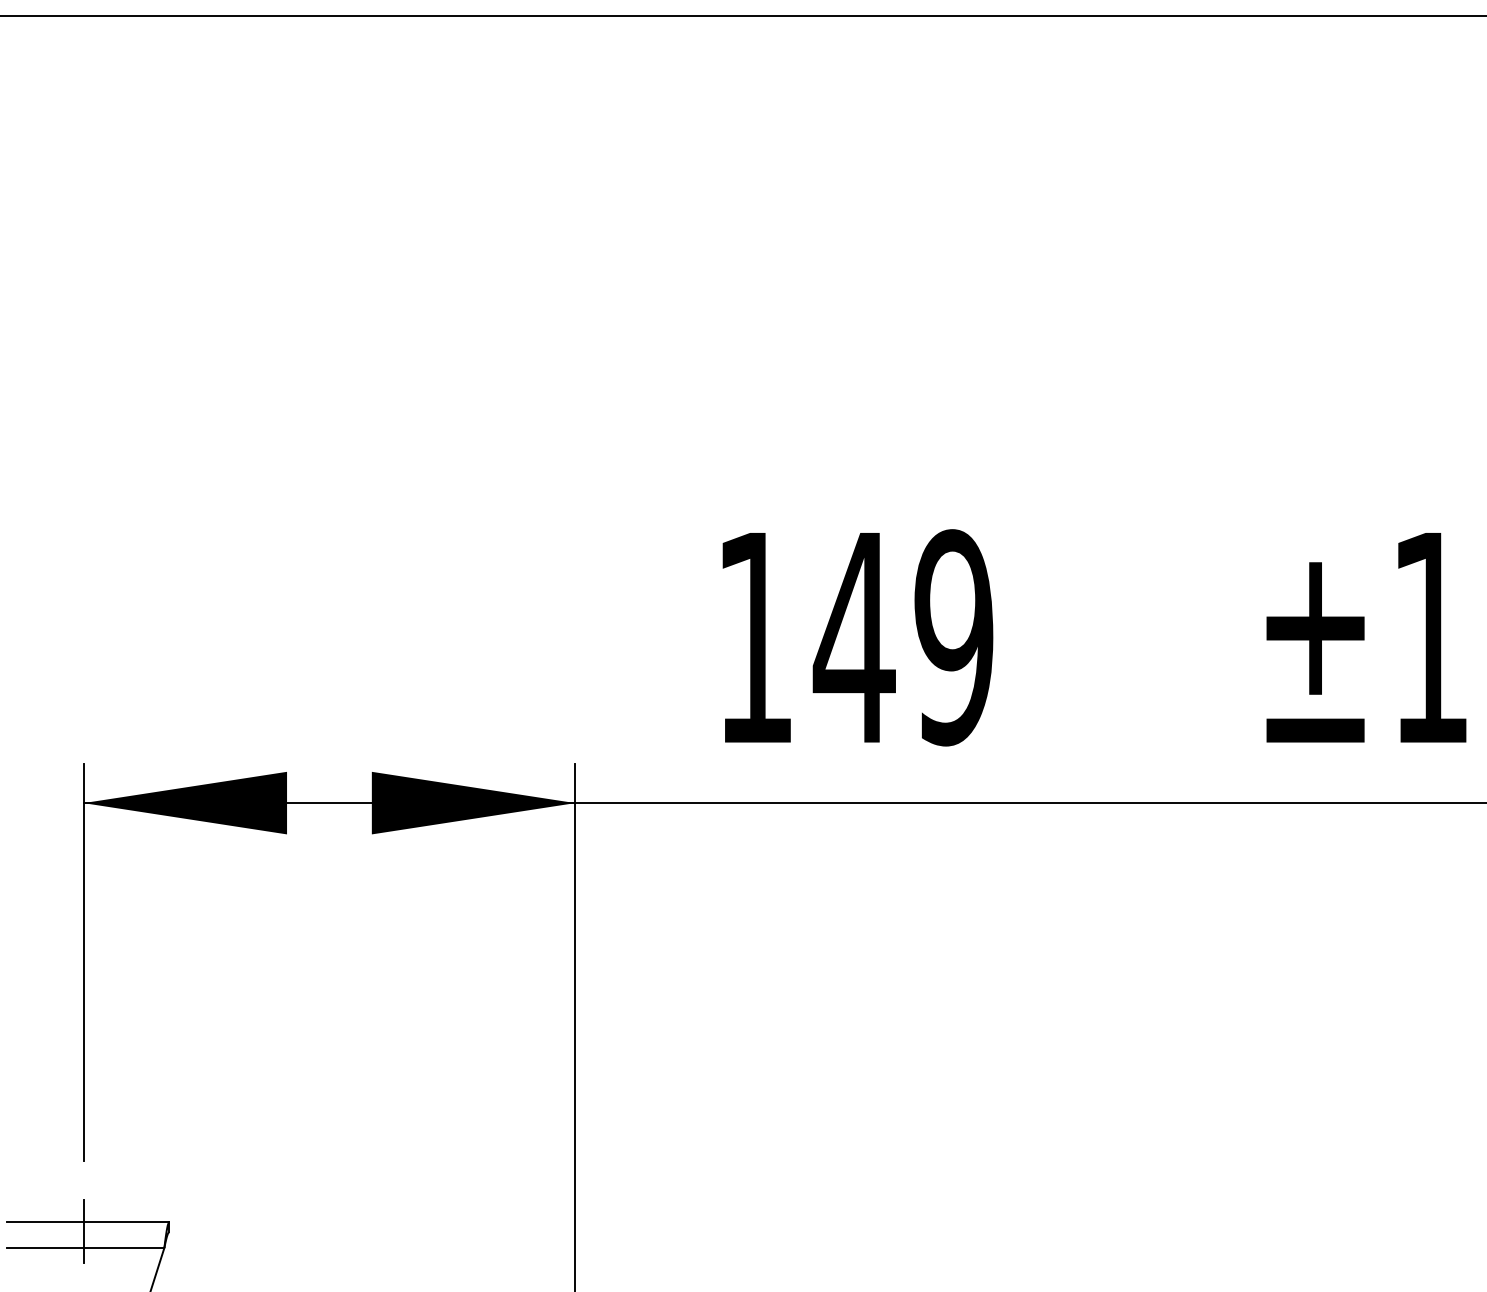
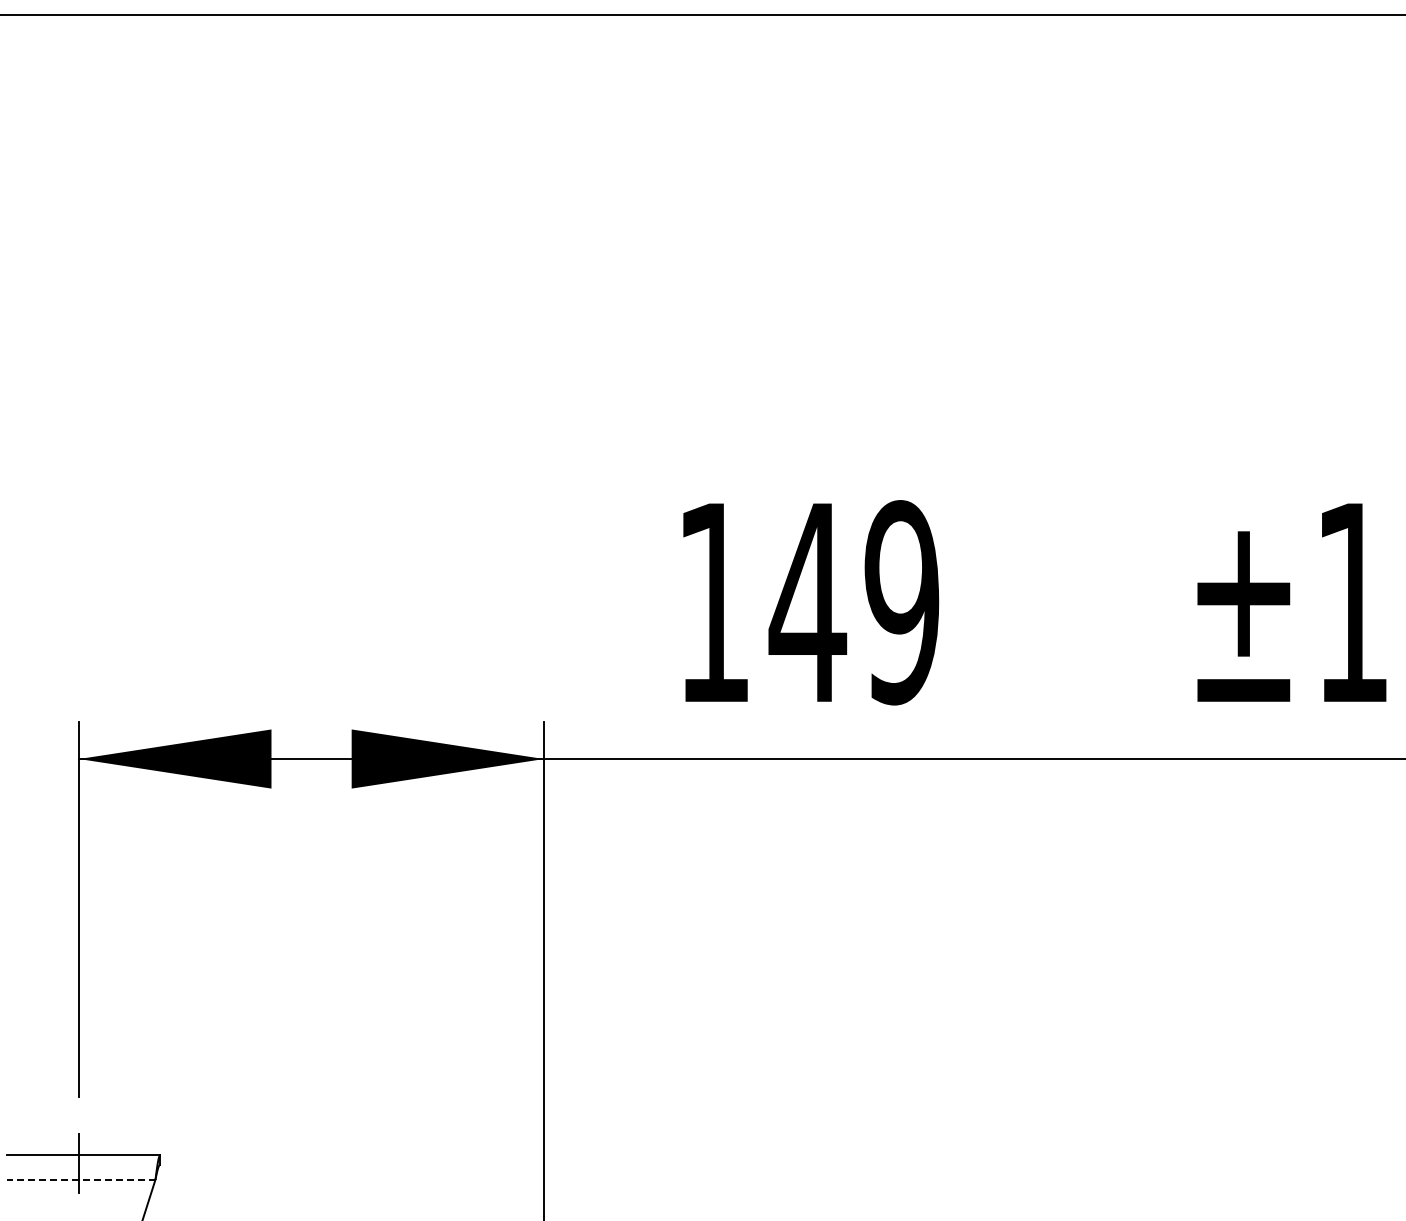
line: (85, 1247) -> (80, 1179), solid -> dashed

